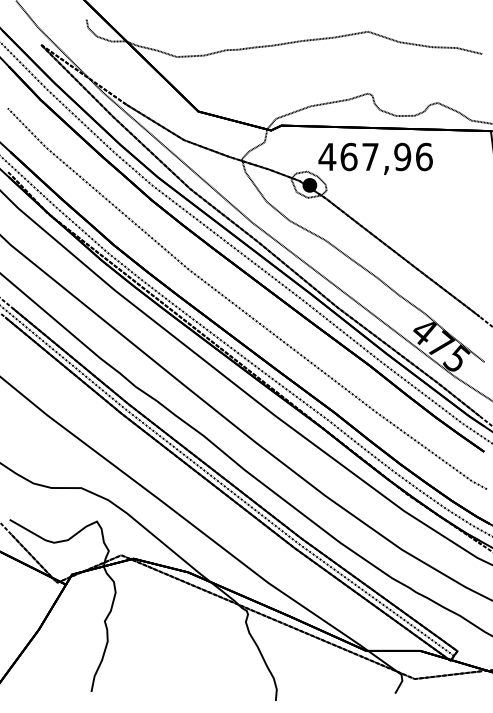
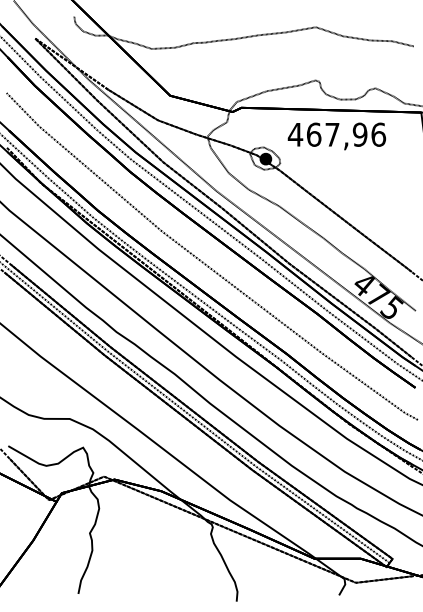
text: (375, 158) -> (336, 136), moved

